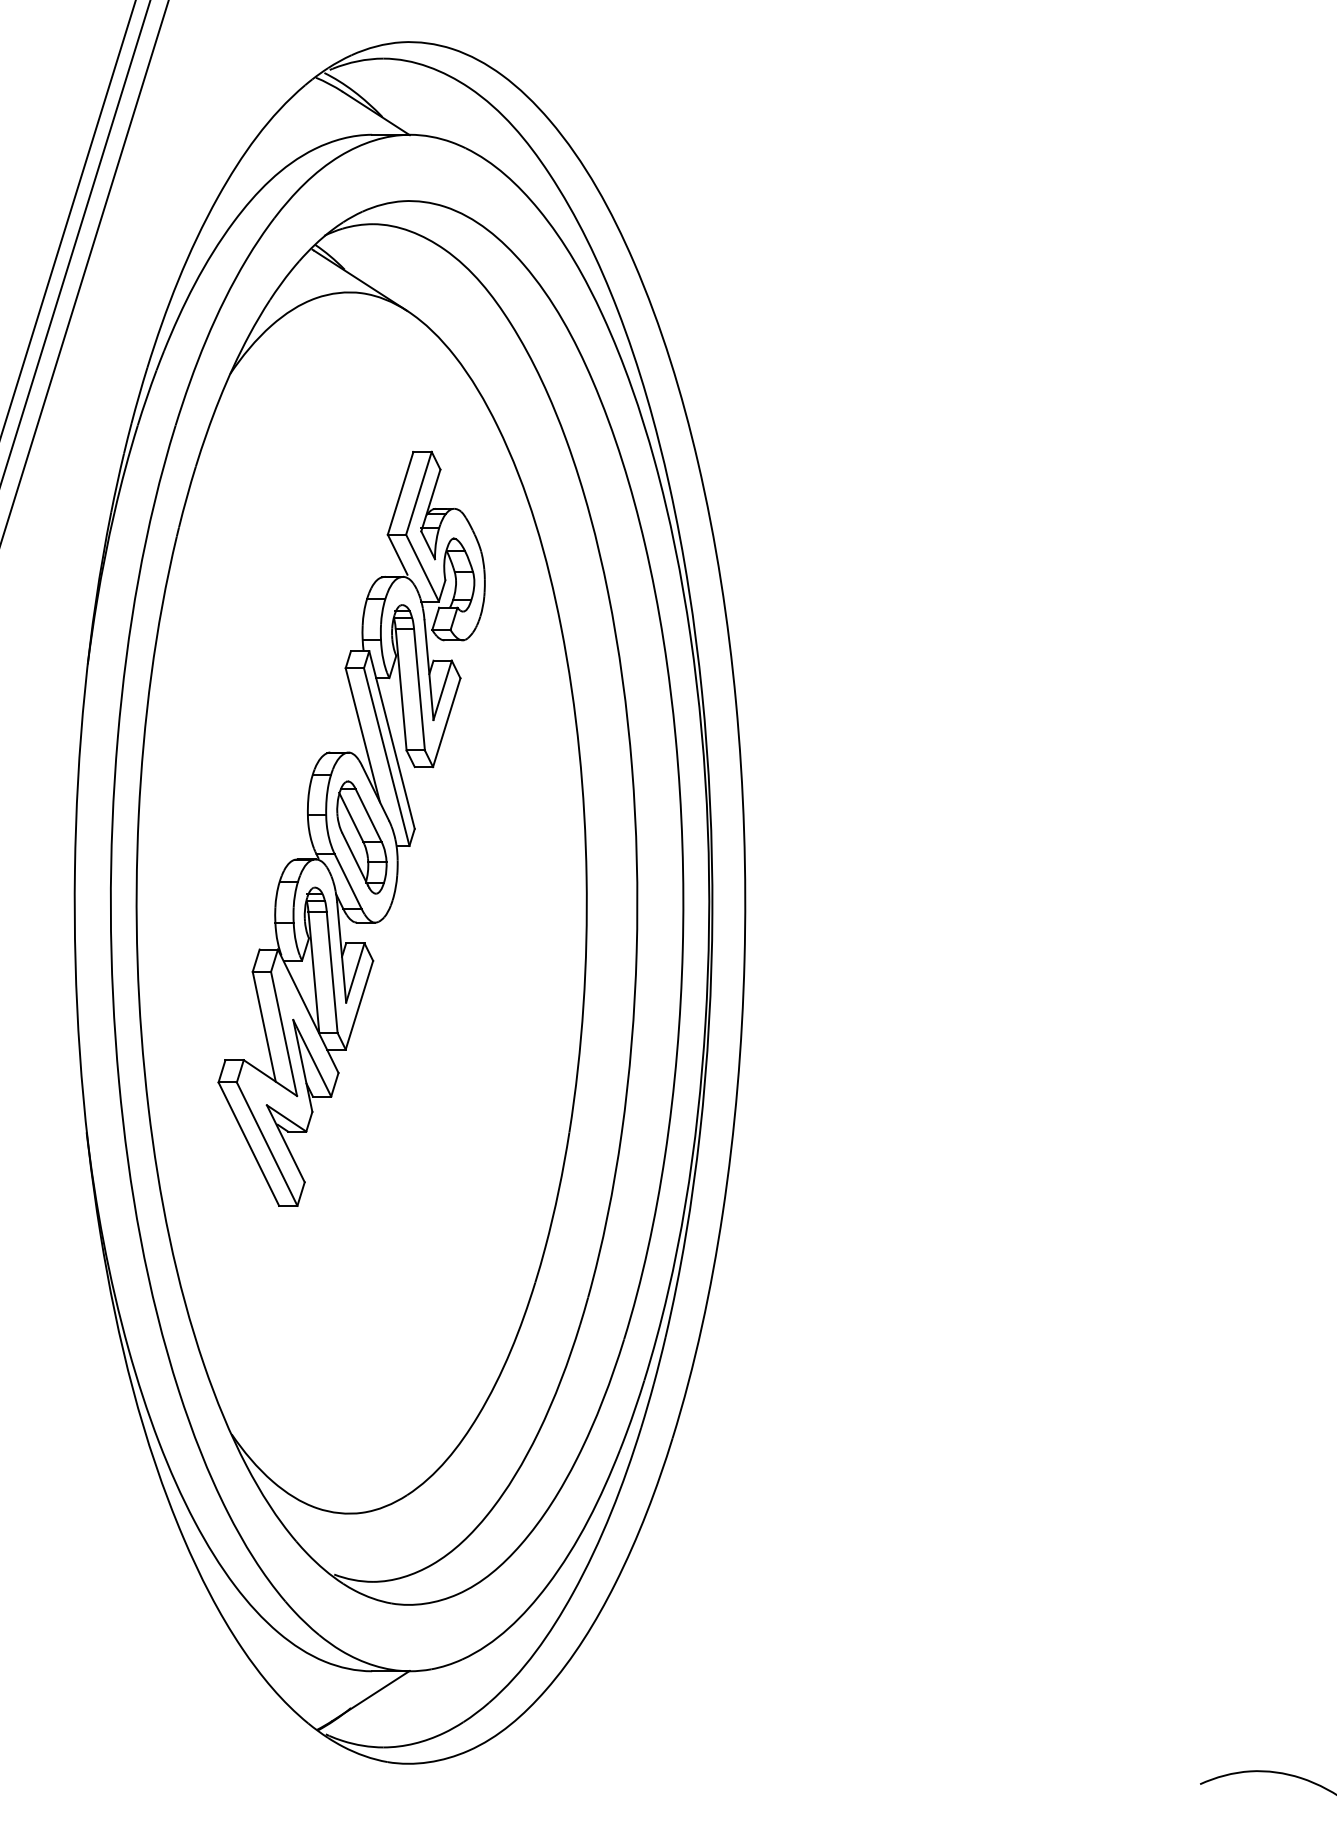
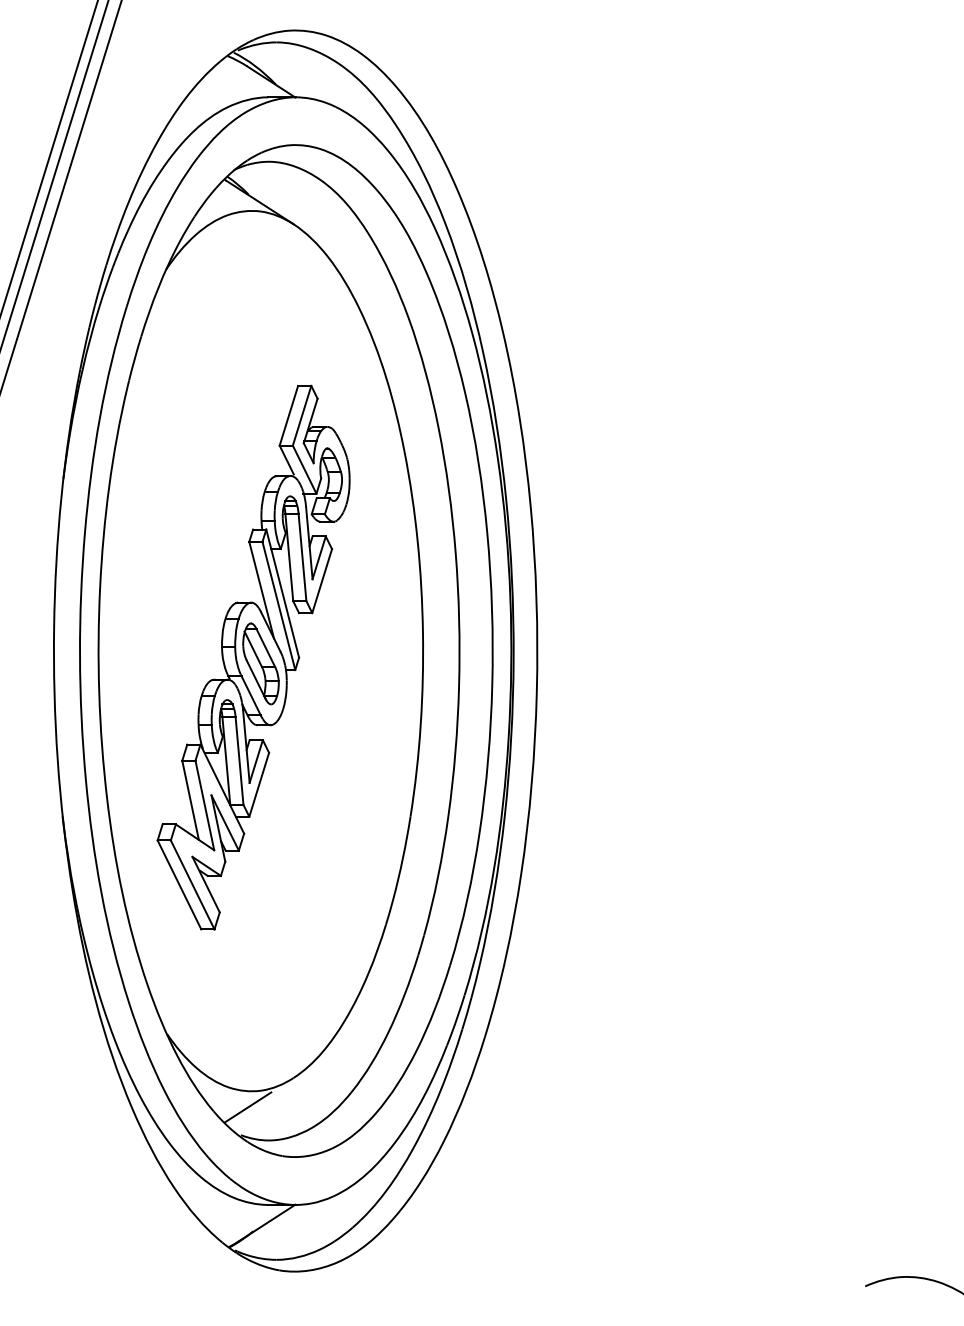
part: (351, 828) -> (253, 657), moved
line: (343, 1536) -> (247, 1107), added

